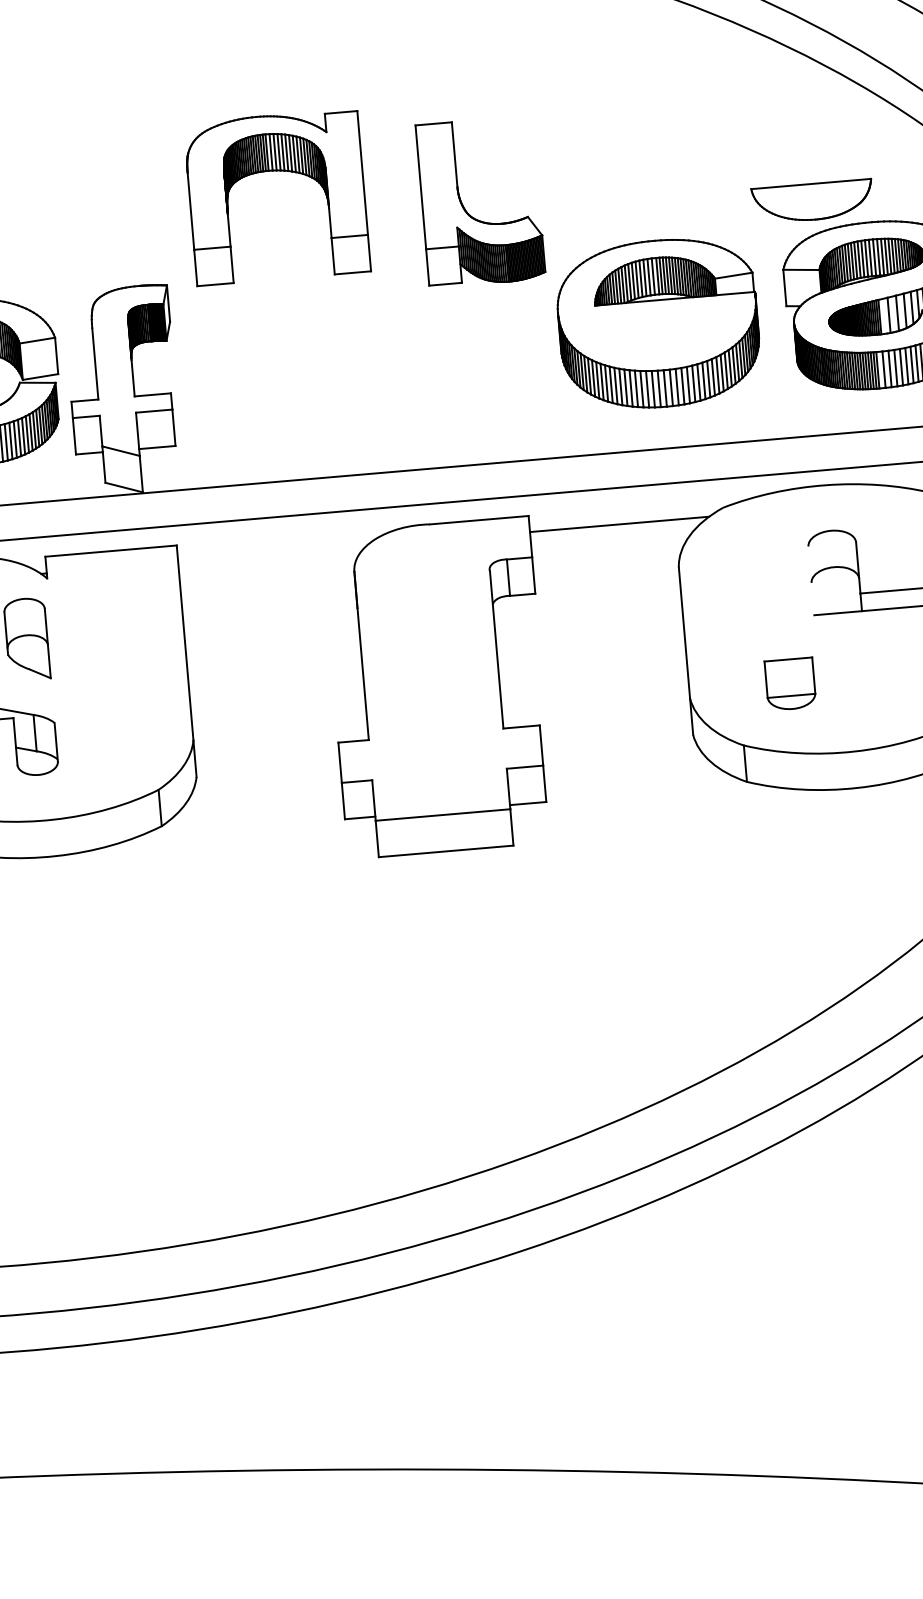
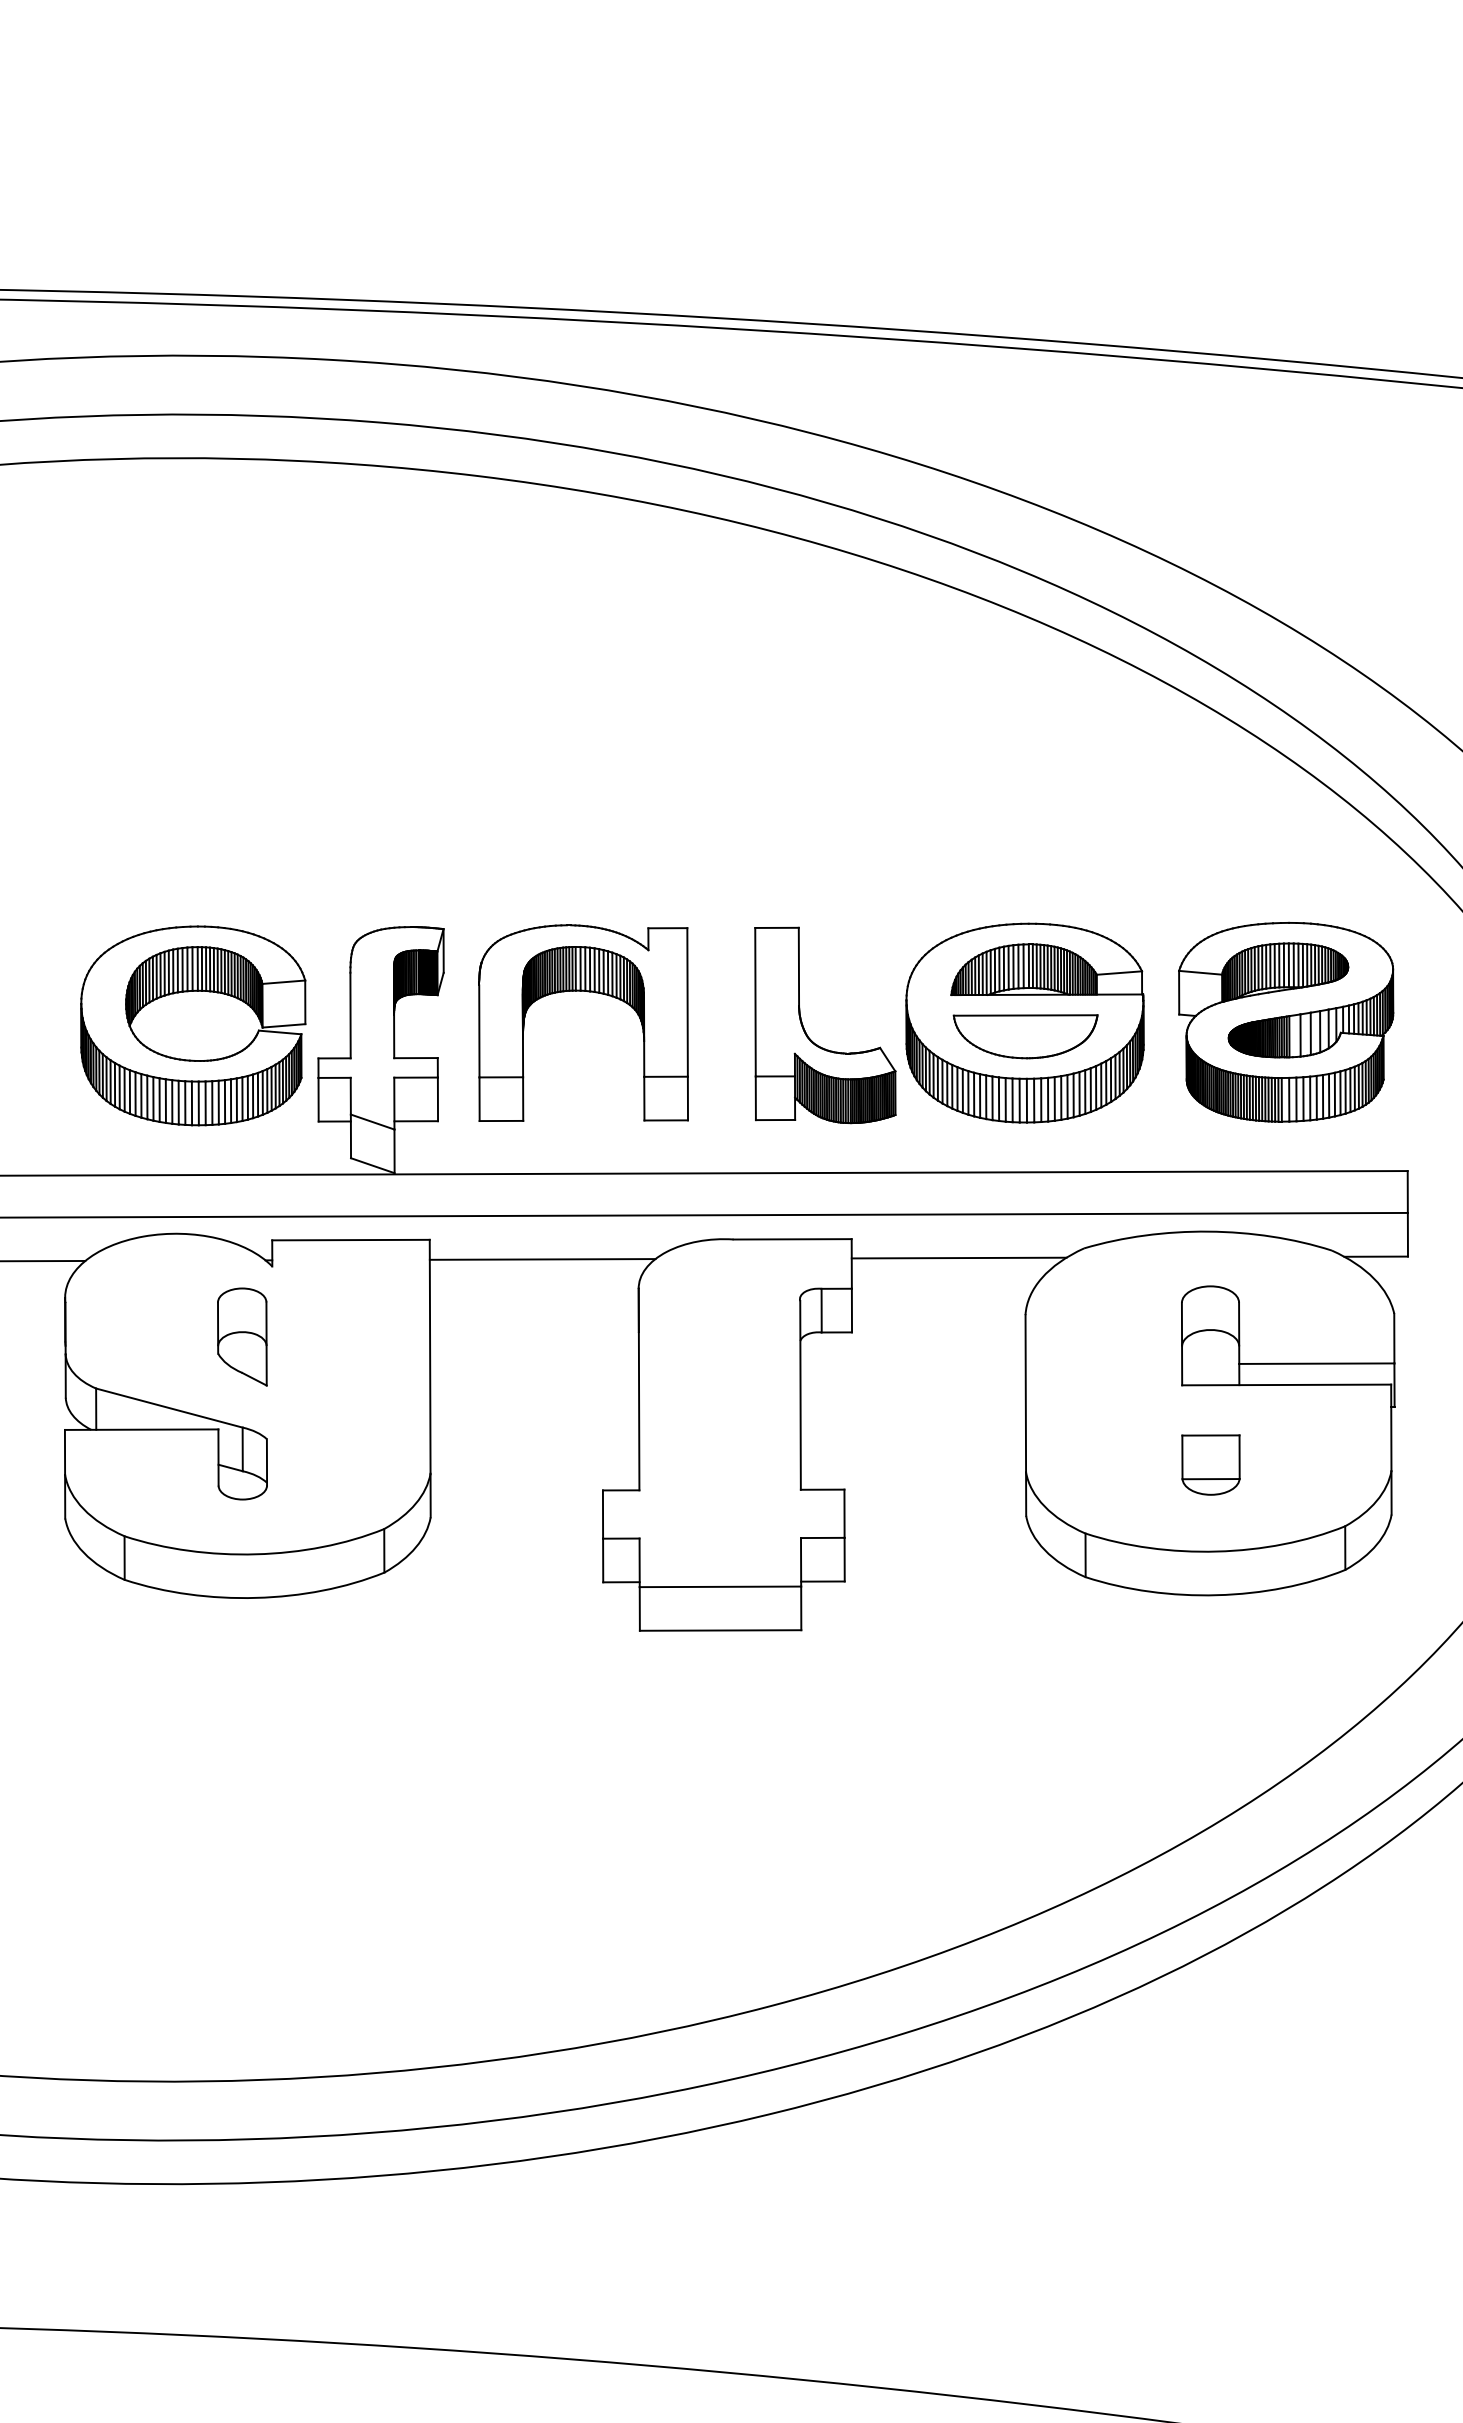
part: (279, 171) -> (588, 992), moved
part: (812, 201) -> (1025, 1036), moved
part: (470, 214) -> (811, 1039), moved
line: (272, 554) -> (542, 1259), added
line: (810, 580) -> (1181, 1343), added
part: (789, 683) -> (1210, 1464), moved

